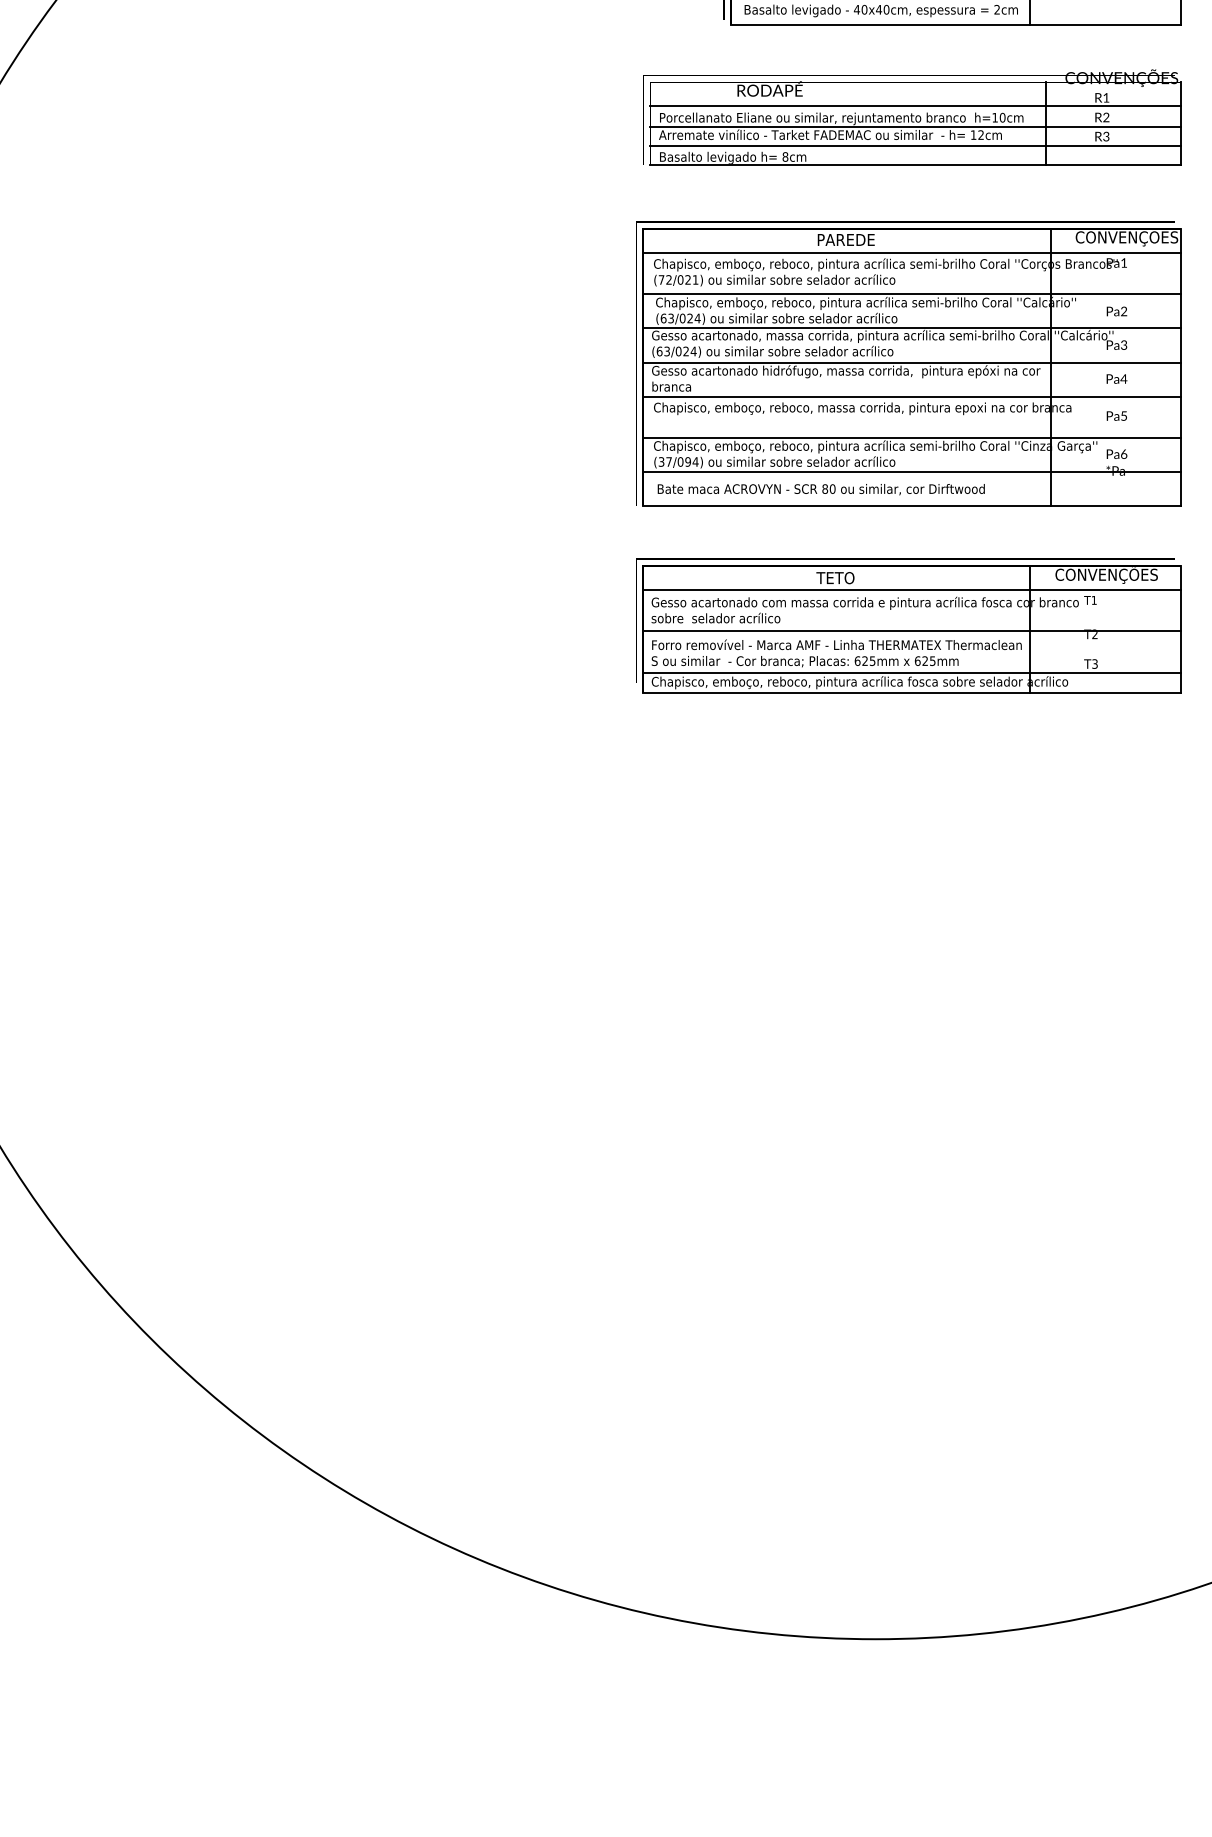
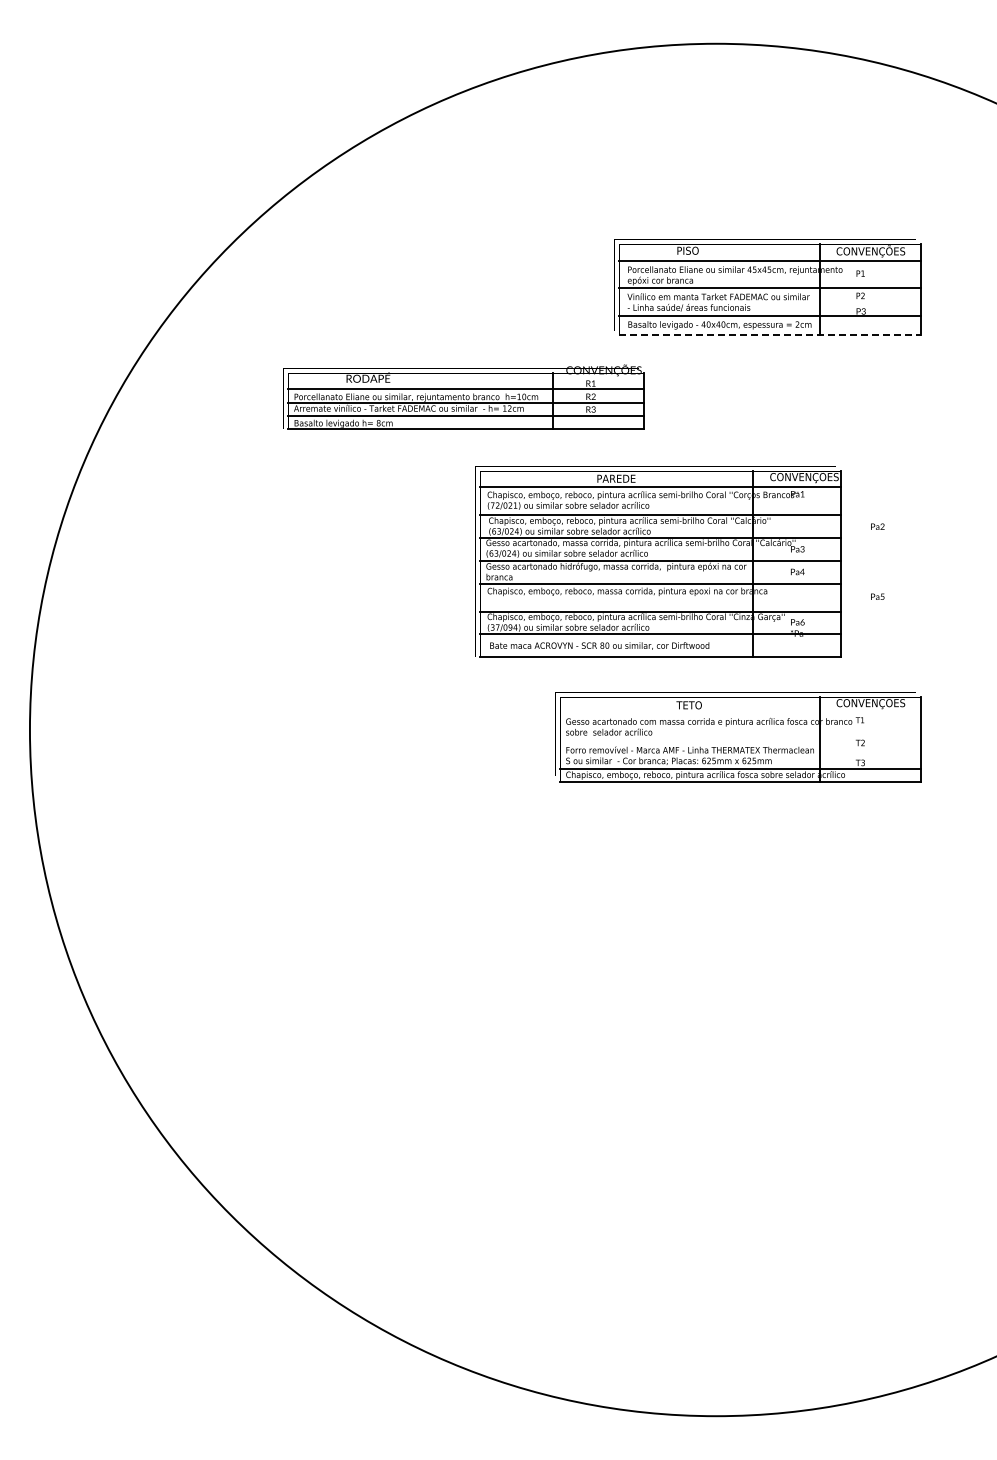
line: (956, 24) -> (770, 334), solid -> dashed
part: (912, 117) -> (463, 396), moved
part: (909, 363) -> (658, 561), moved
line: (912, 590) -> (740, 713), removed
line: (912, 632) -> (740, 741), removed

